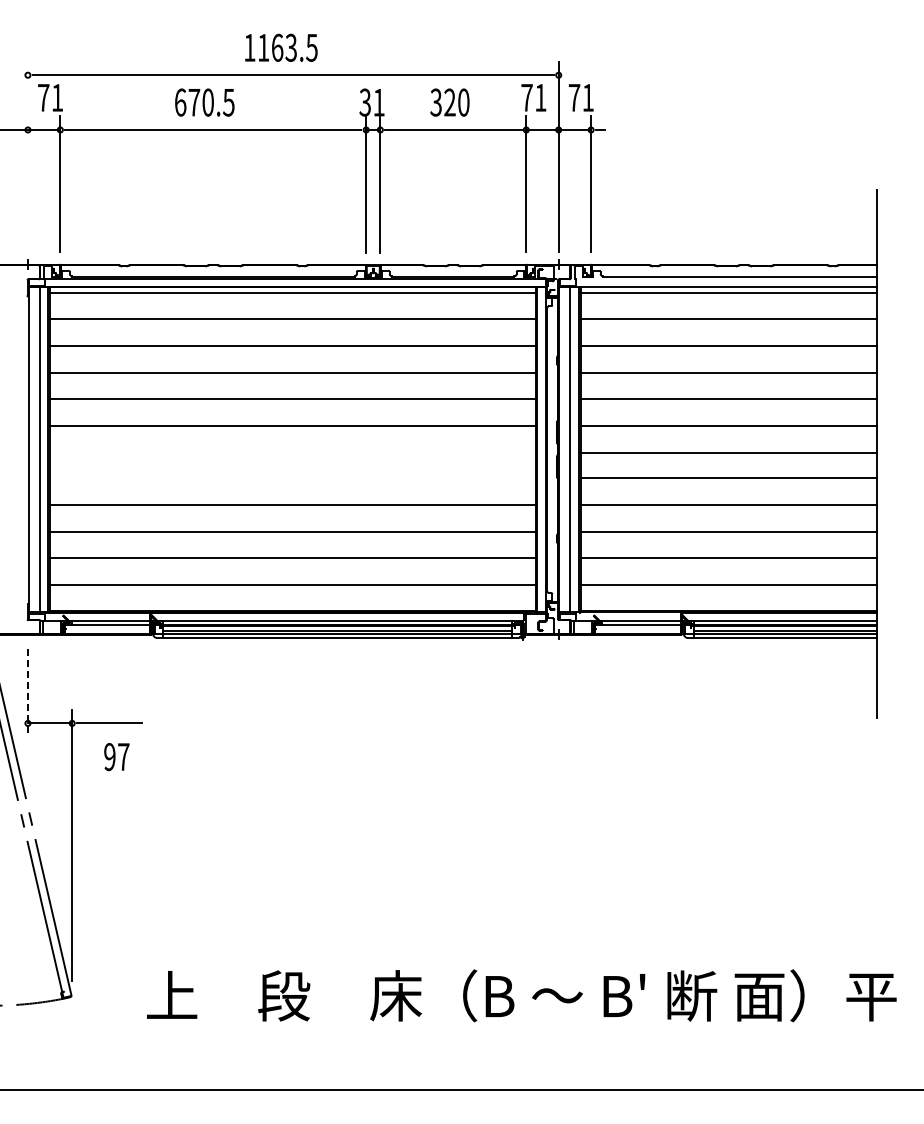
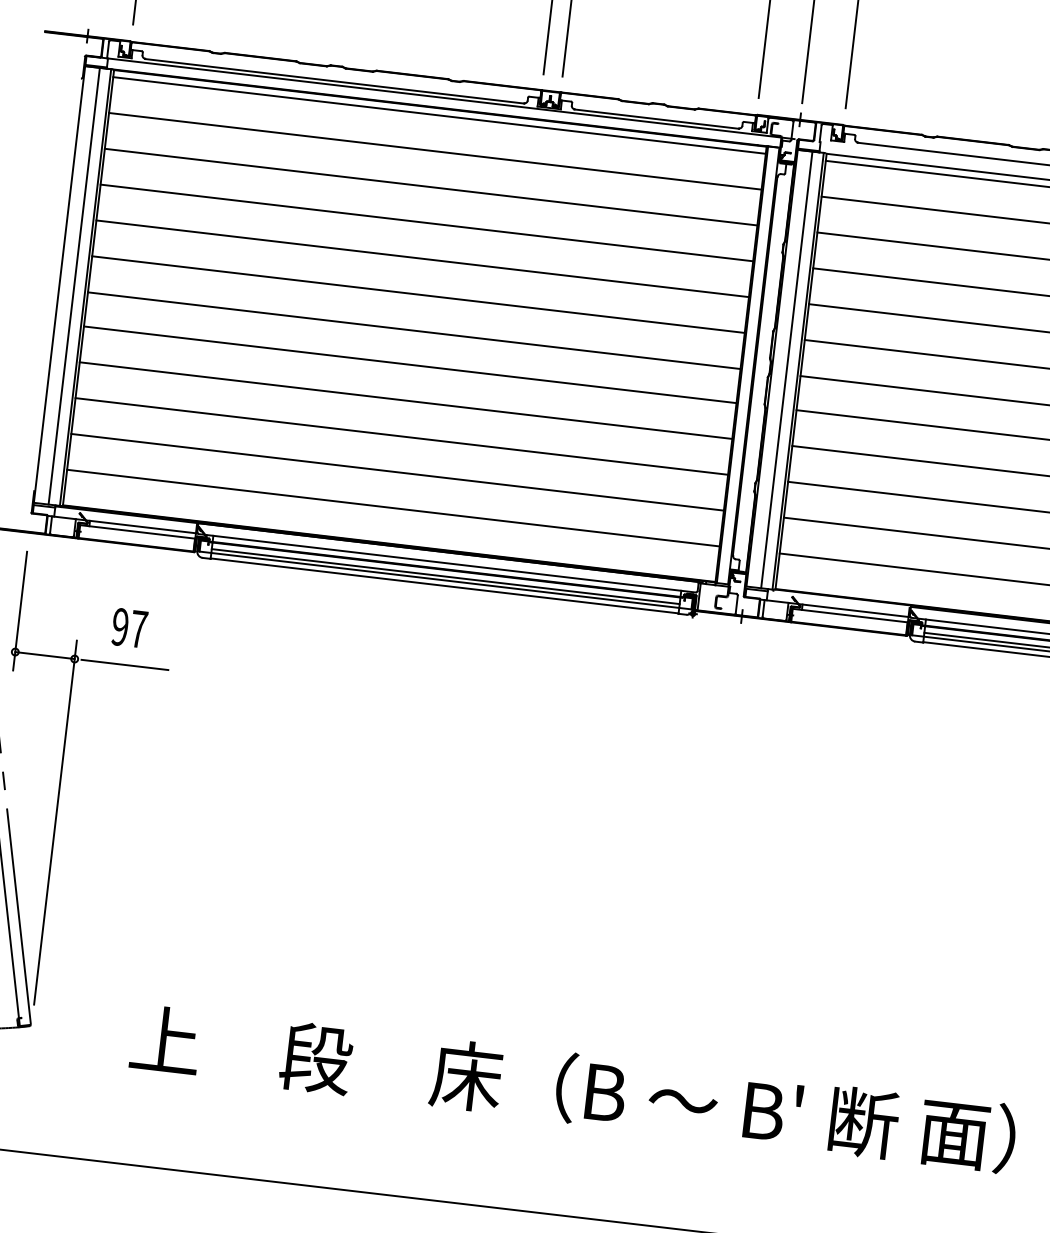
line: (293, 452) -> (414, 330), added
line: (293, 478) -> (410, 365), added
line: (27, 693) -> (19, 611), dashed -> solid
text: (116, 757) -> (129, 628), moved

